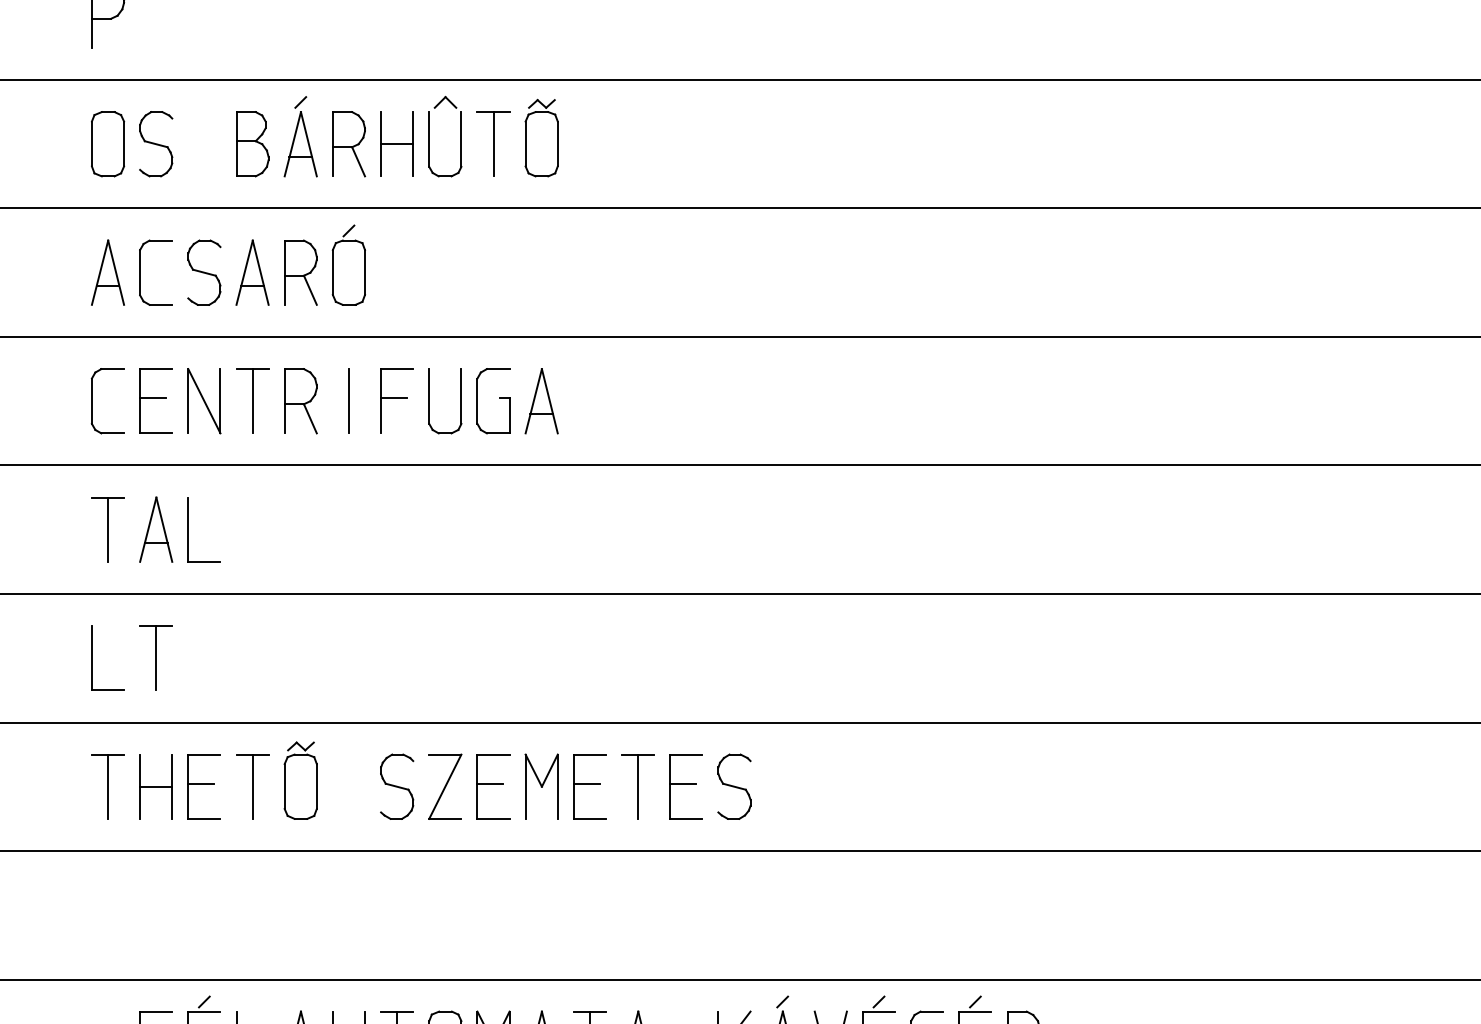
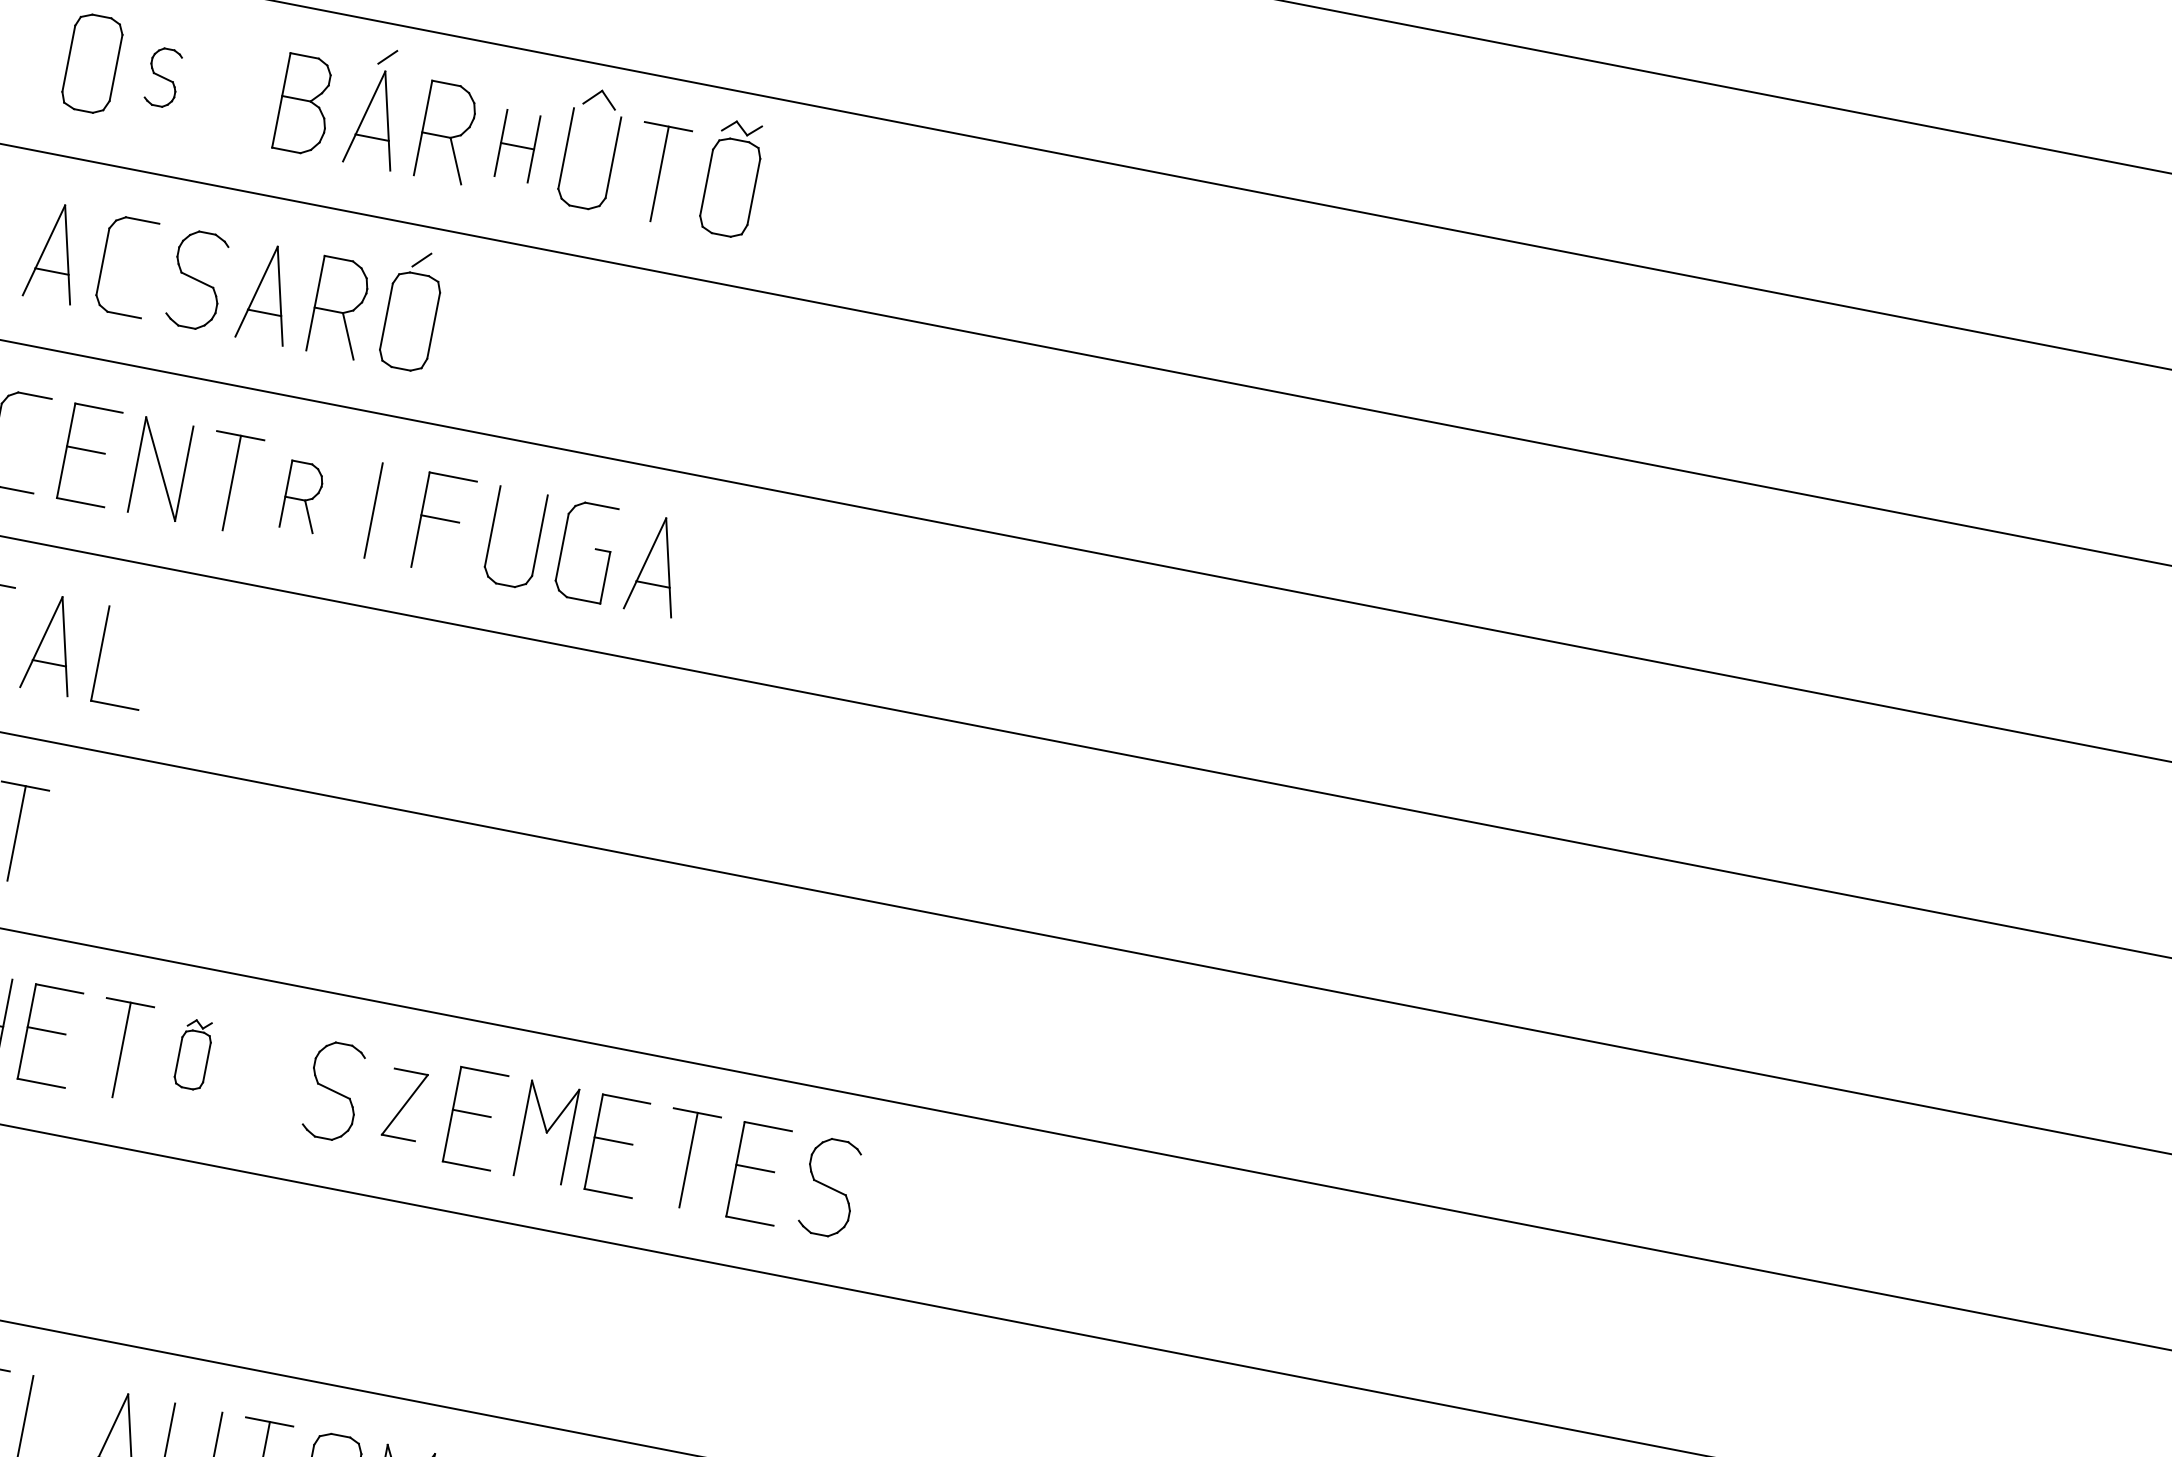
part: (396, 143) -> (516, 145), size x0.7
part: (156, 144) -> (163, 77), size x0.6
part: (300, 401) -> (301, 497), size x0.7
part: (300, 780) -> (193, 1054), size x0.6
part: (445, 786) -> (405, 1104), size x0.7

